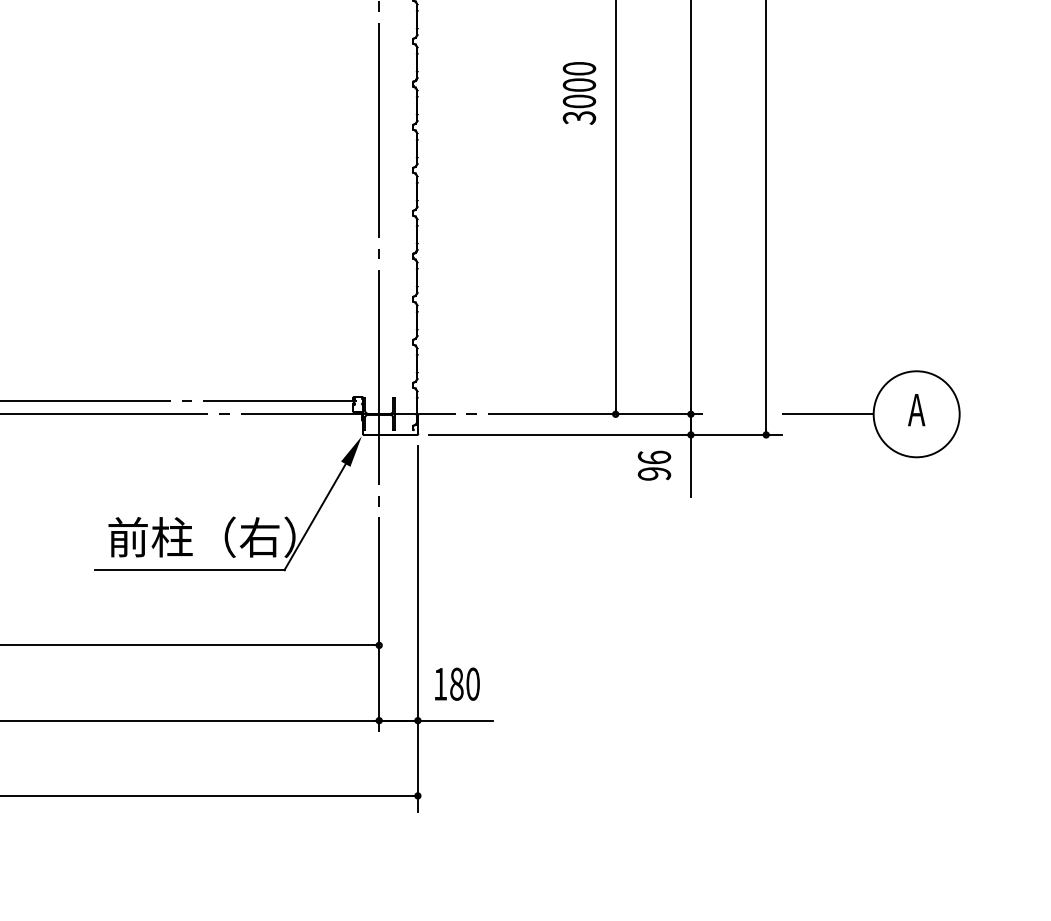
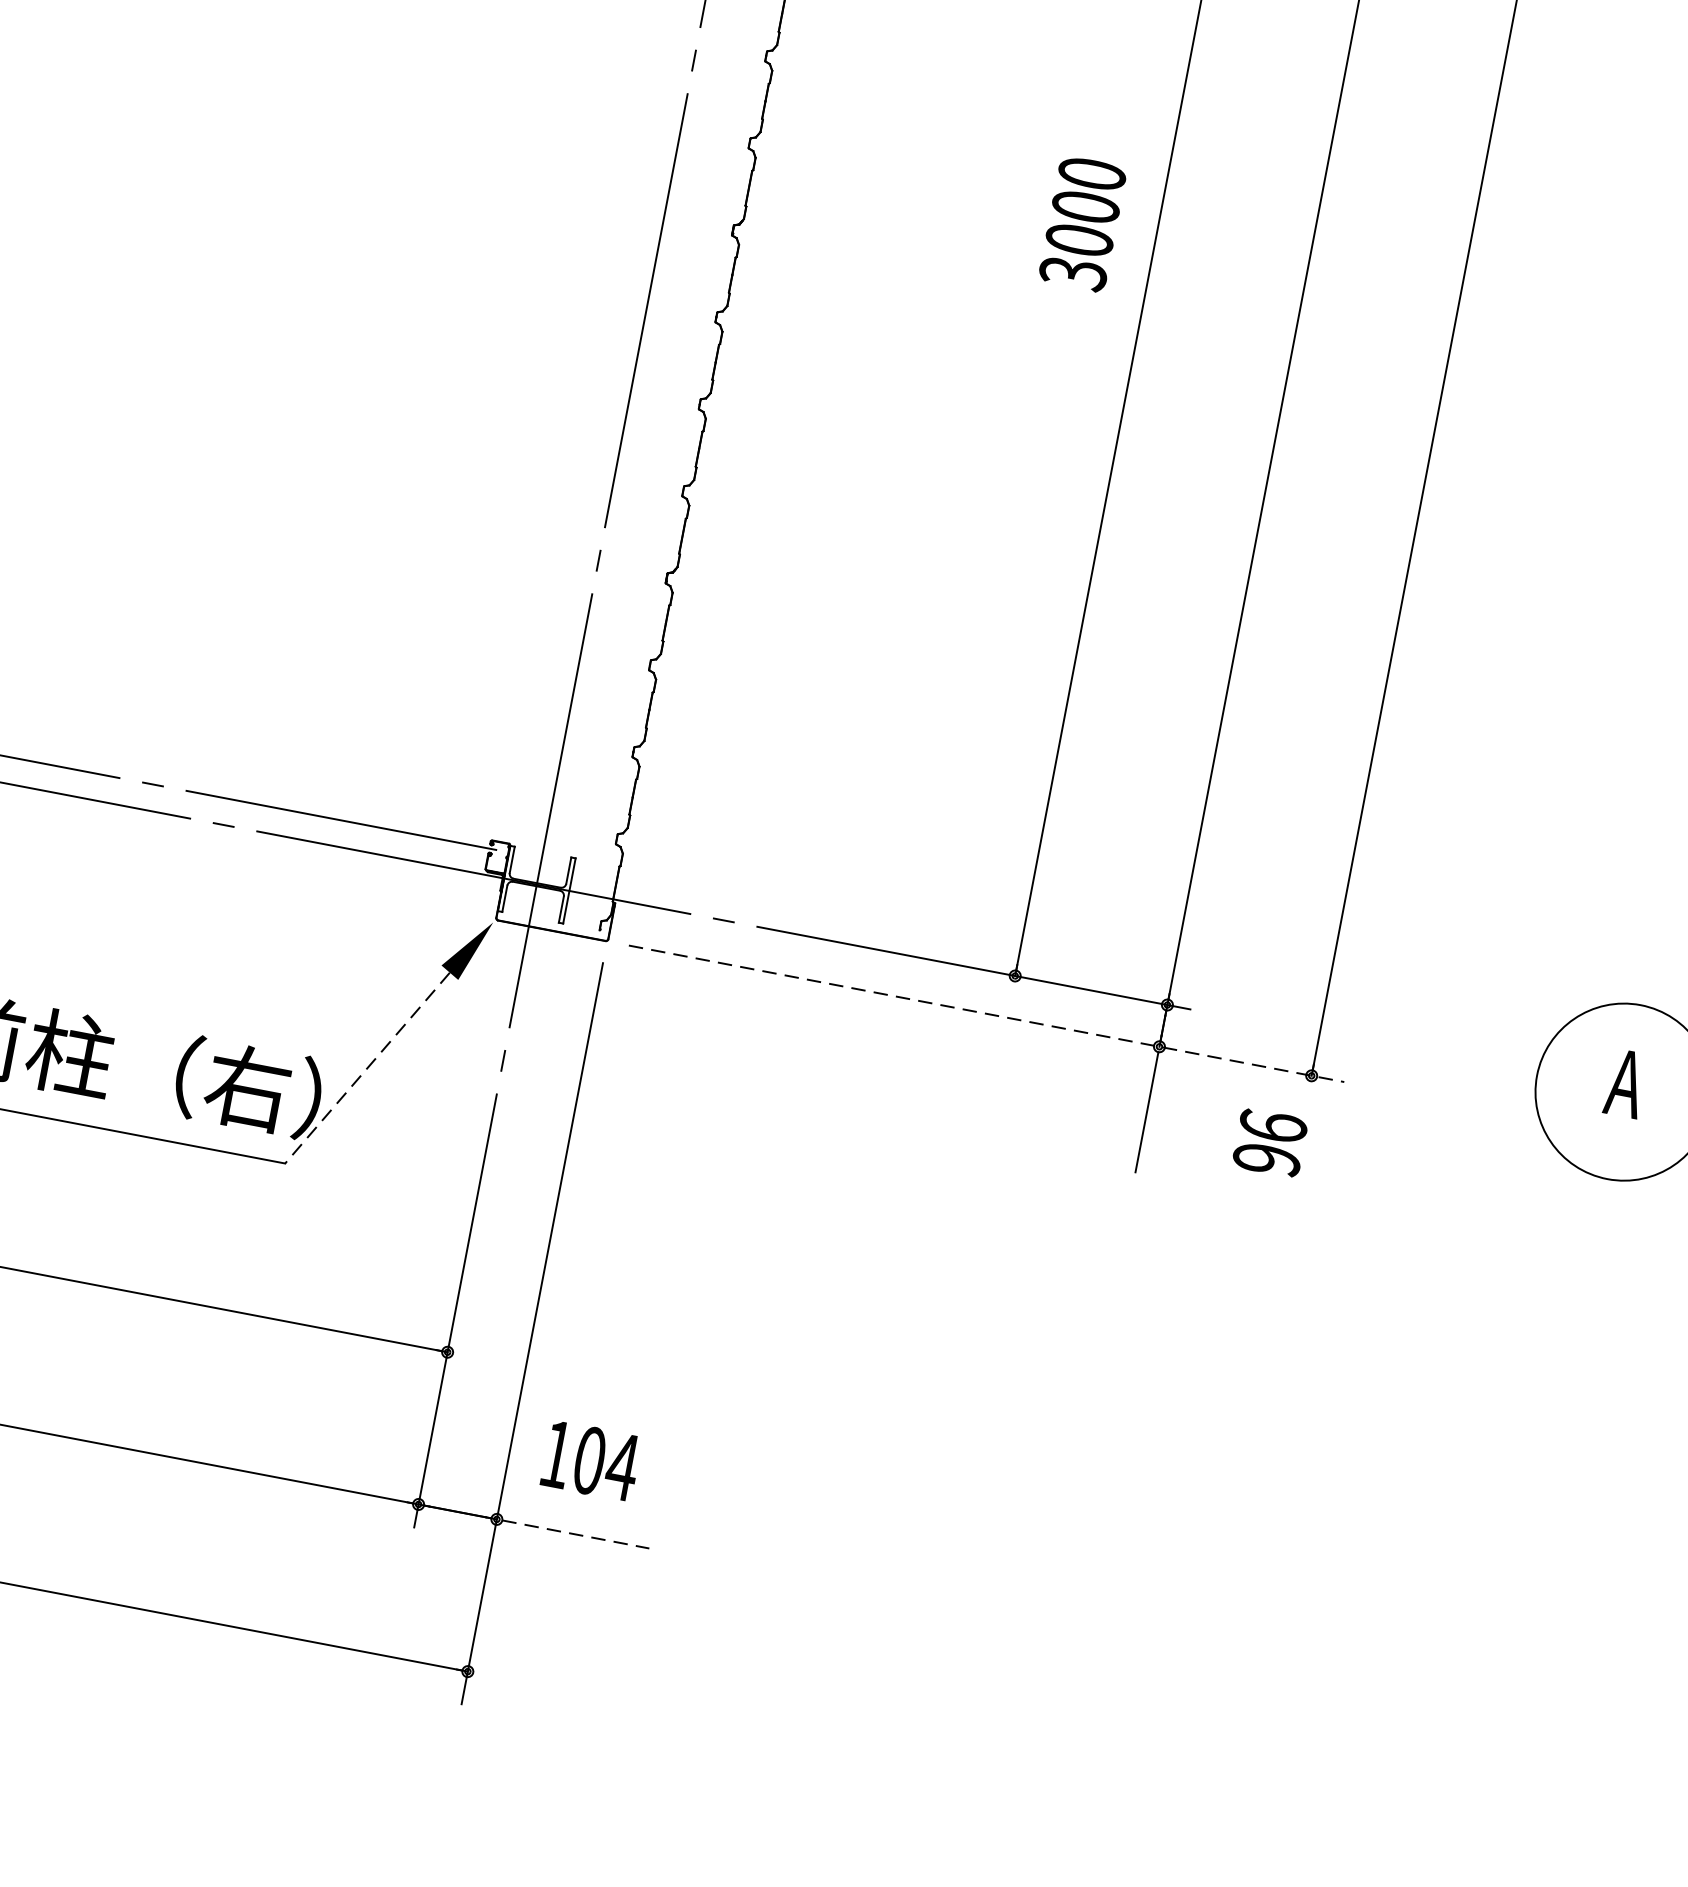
text: (579, 93) -> (1082, 224), moved
line: (827, 414) -> (1443, 1058), removed
line: (605, 434) -> (986, 1012), solid -> dashed
text: (654, 465) -> (1270, 1142), moved
line: (314, 517) -> (366, 1068), solid -> dashed
text: (465, 683) -> (607, 1462), 180 -> 104
line: (457, 720) -> (577, 1534), solid -> dashed

